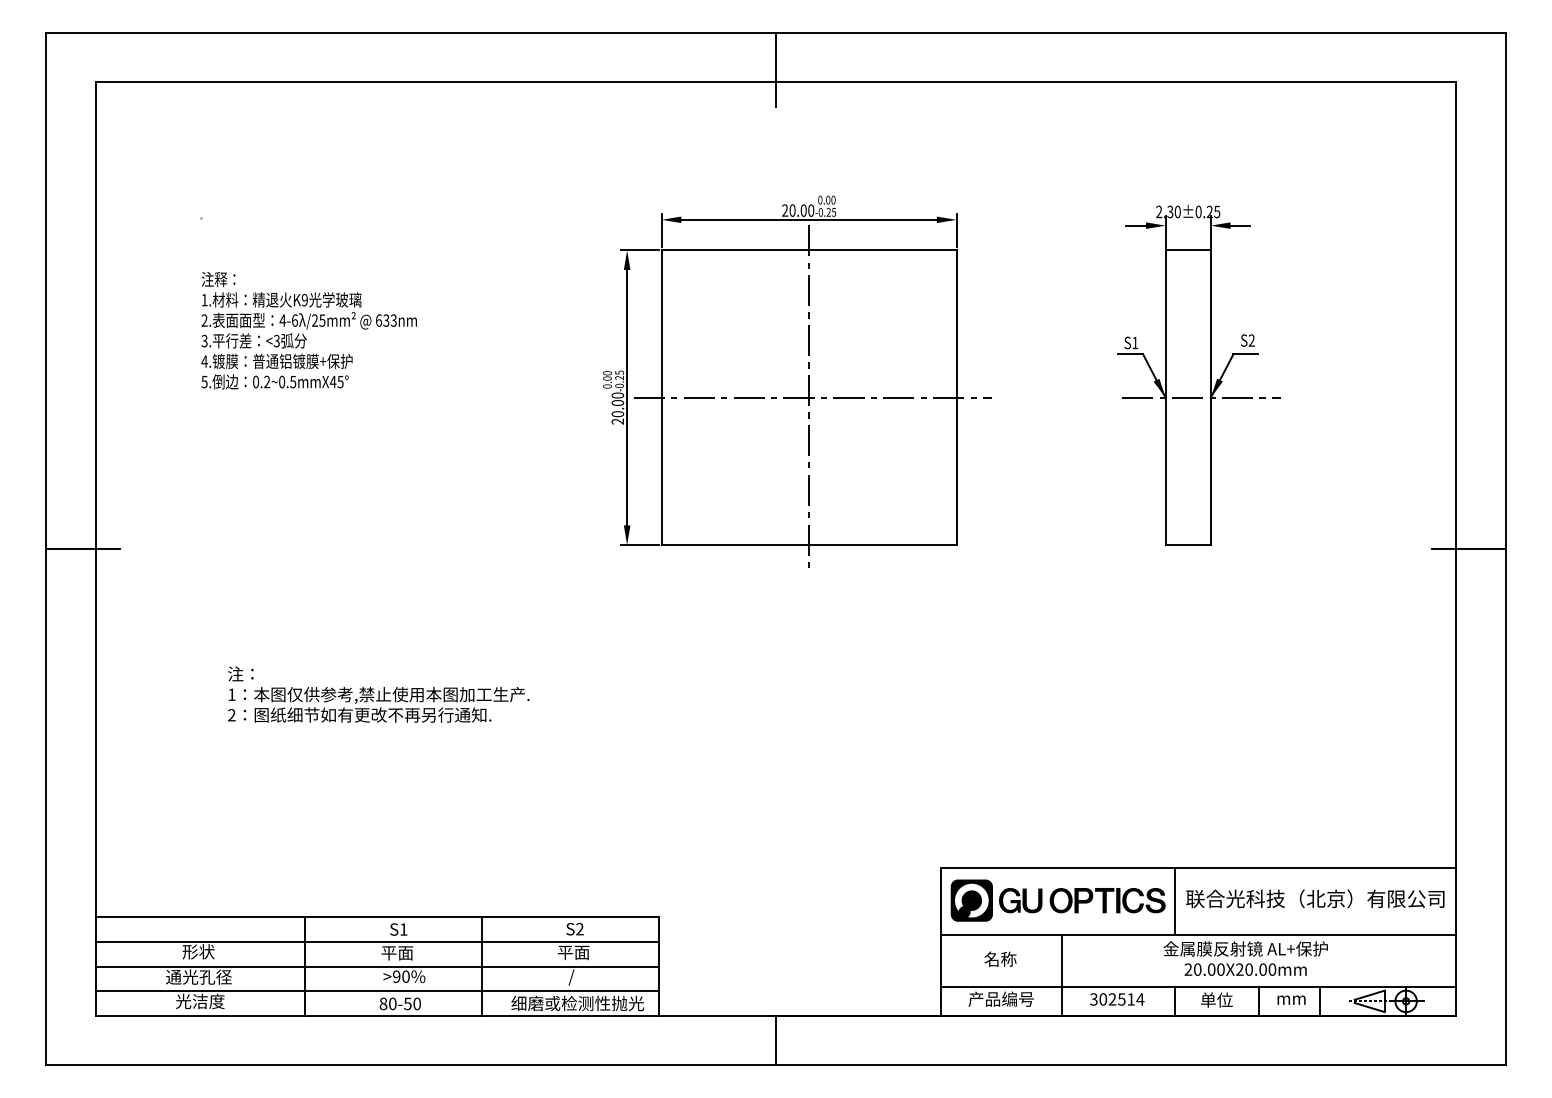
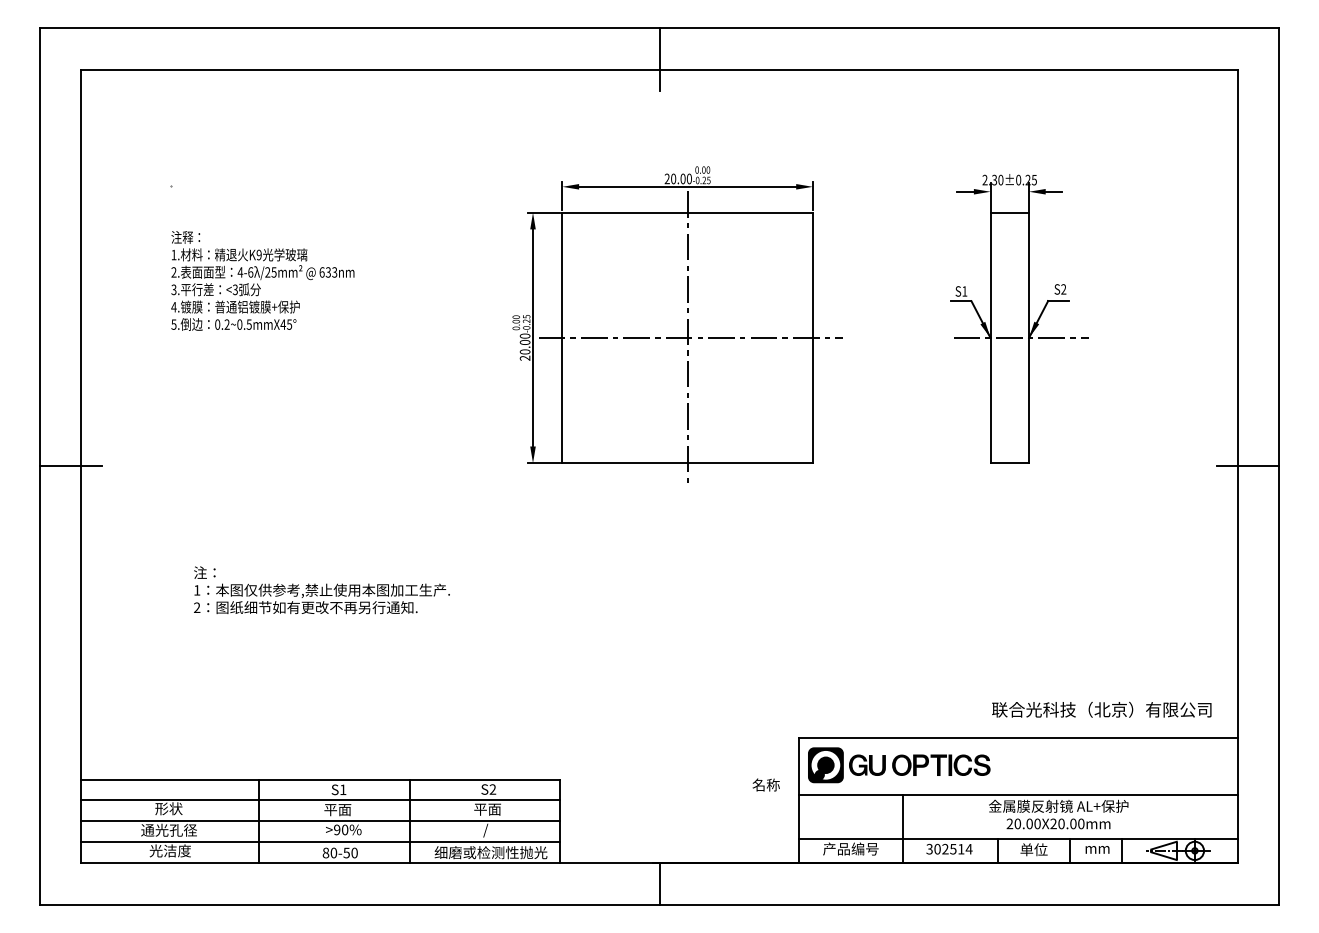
text: (1315, 898) -> (1101, 709), moved
line: (1174, 900) -> (998, 765), removed
text: (999, 958) -> (765, 784), moved

